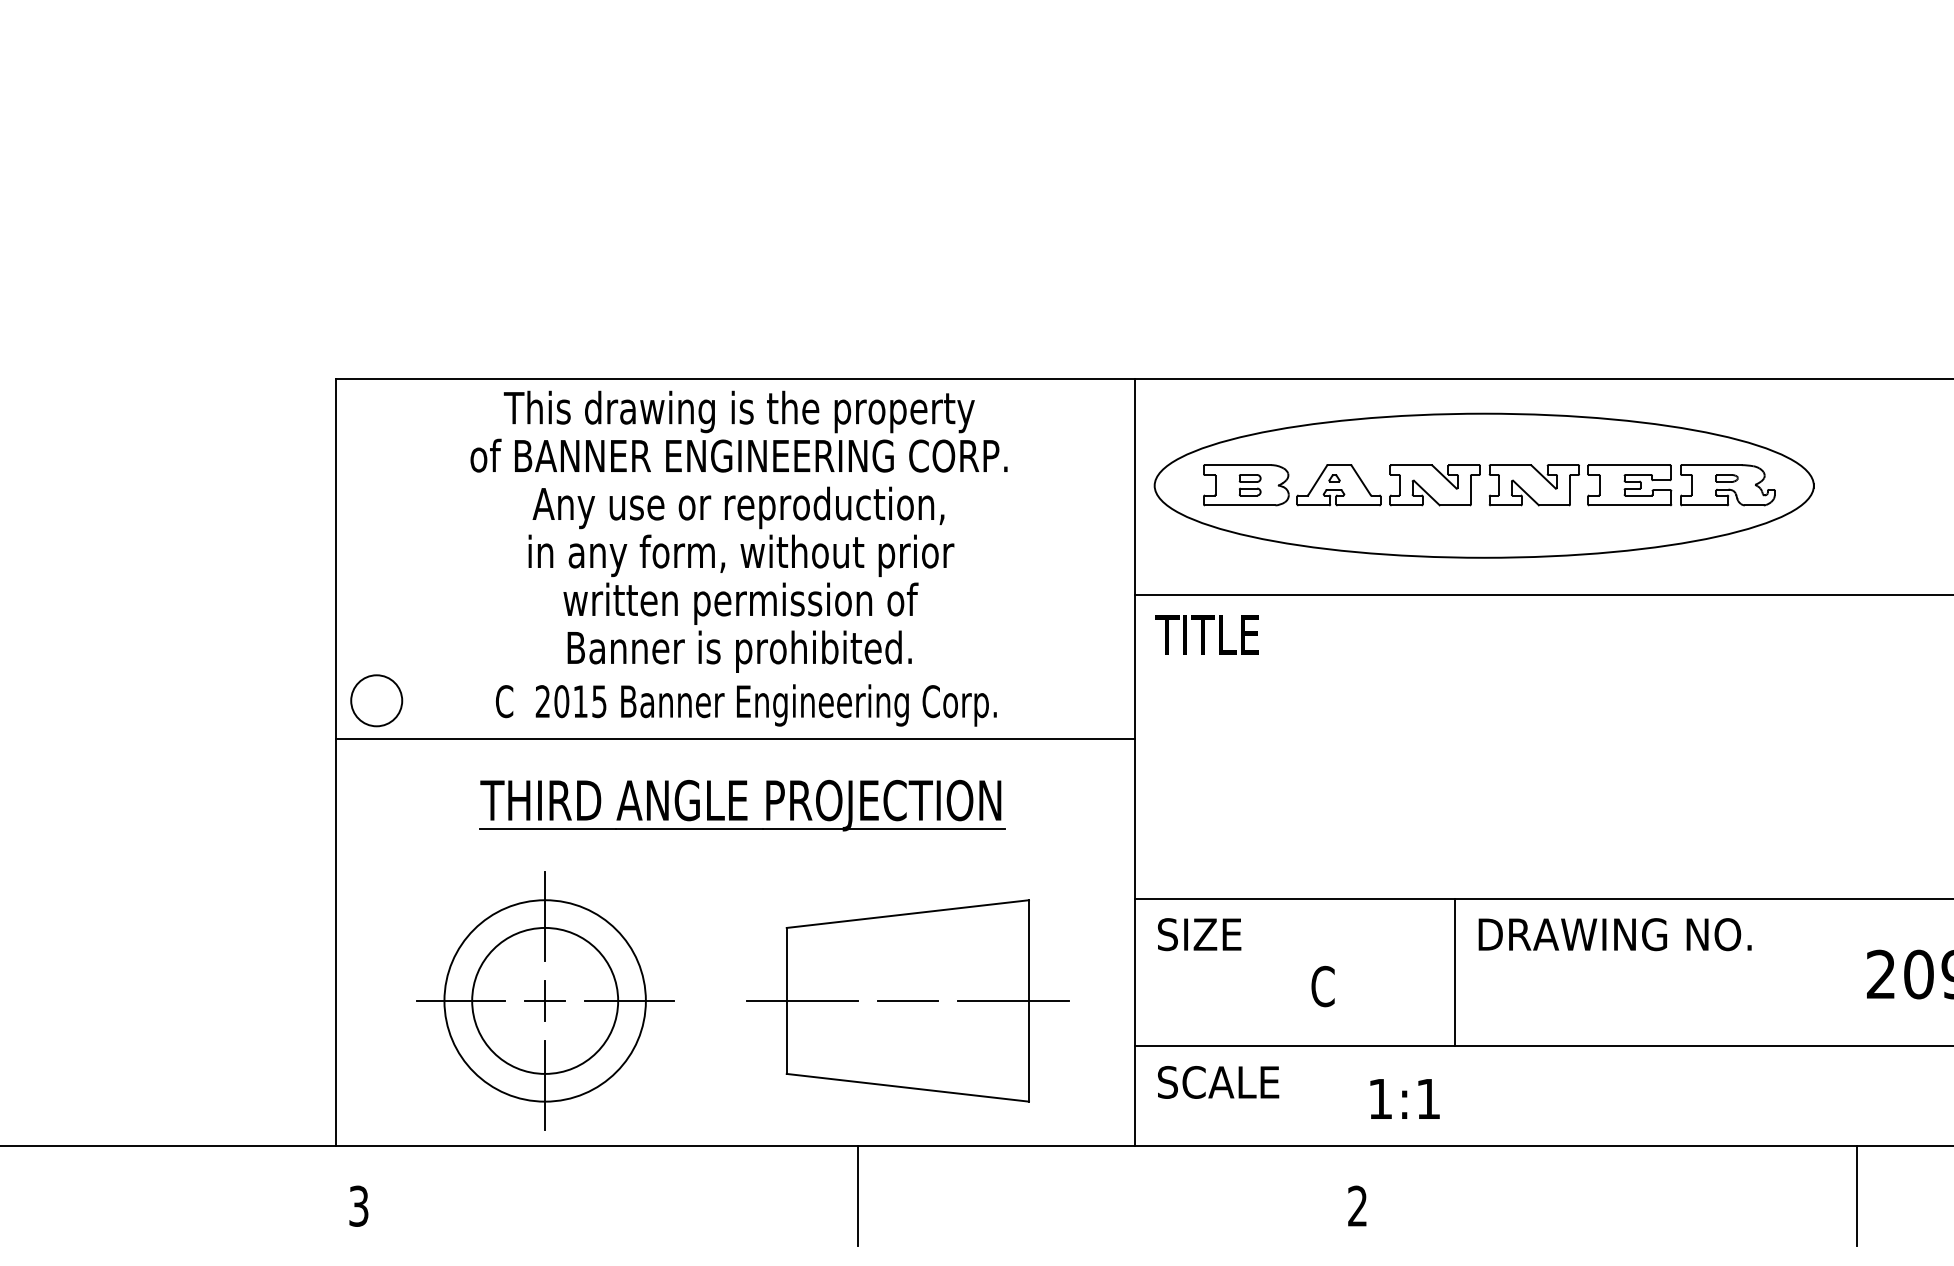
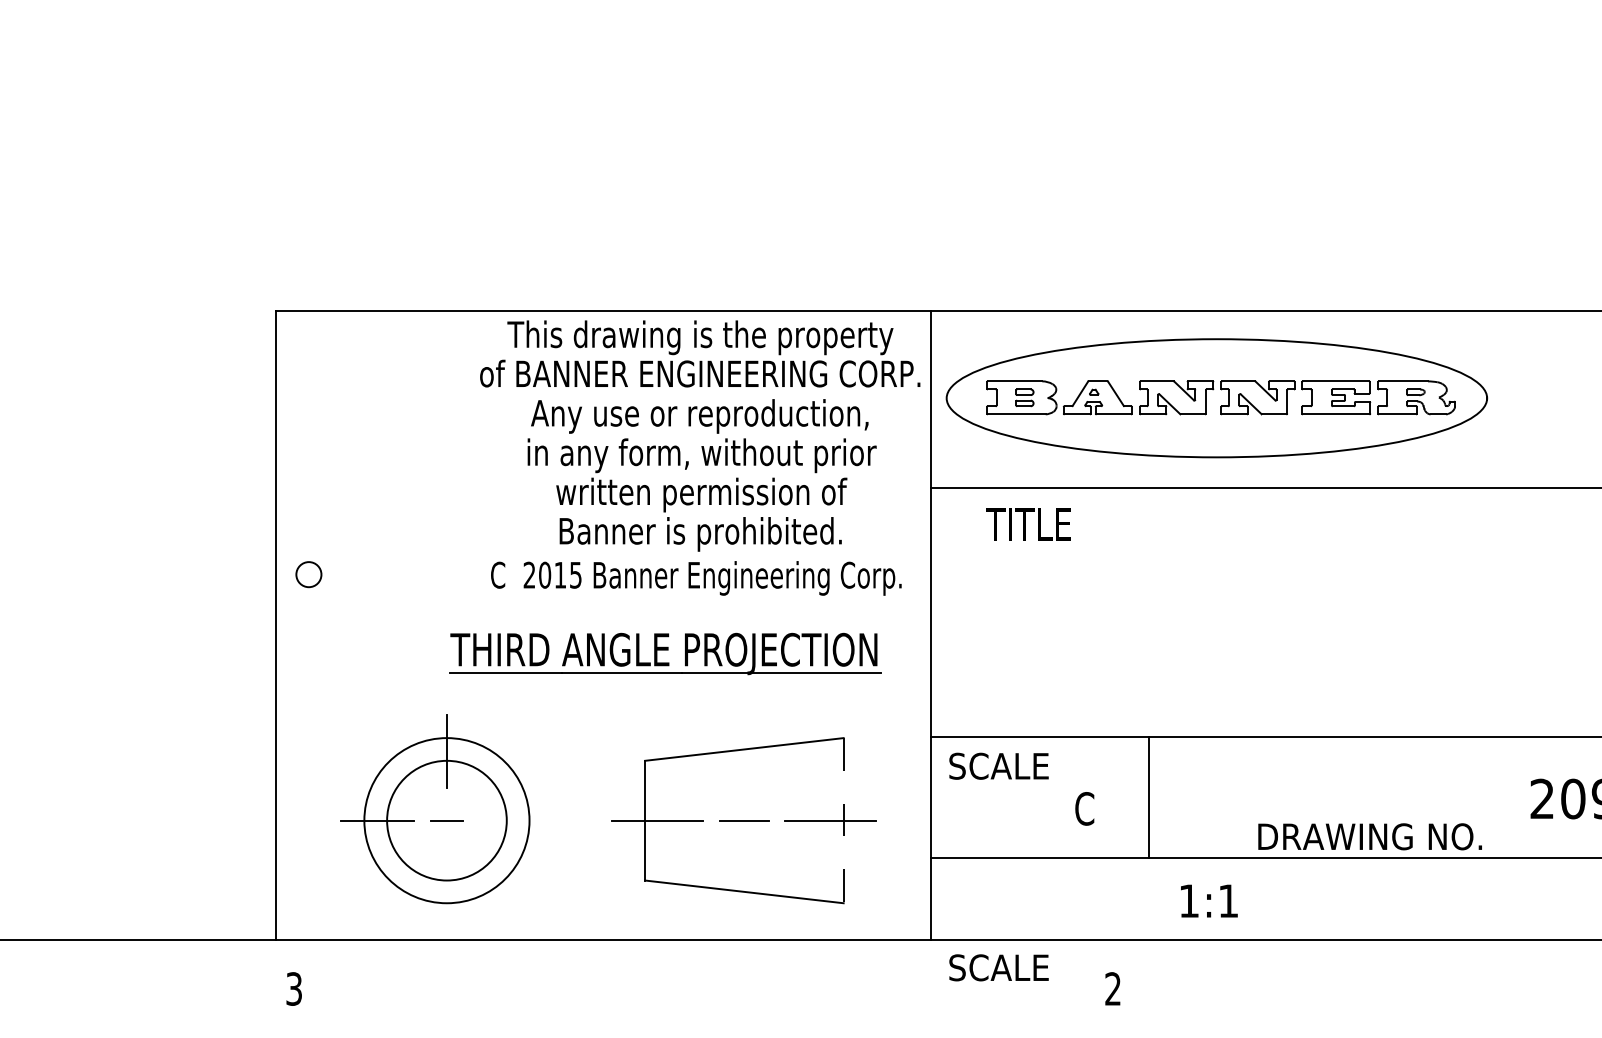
text: (738, 531) -> (699, 435), moved
text: (1206, 634) -> (1027, 524), moved
circle: (376, 700) -> (308, 574), size x0.6
text: (746, 705) -> (696, 578), moved
line: (735, 738) -> (602, 605), removed
part: (742, 805) -> (665, 653), moved
text: (1230, 934) -> (1008, 766), SIZE -> SCALE
text: (1614, 934) -> (1369, 836), moved
line: (1454, 972) -> (1148, 797), moved
line: (545, 1000) -> (447, 820), removed
line: (629, 1000) -> (516, 820), removed
line: (1029, 1000) -> (844, 820), solid -> dashed
text: (1218, 1082) -> (999, 967), moved
line: (545, 1084) -> (447, 889), removed
text: (1404, 1098) -> (1208, 900), moved
line: (858, 1196) -> (703, 981), removed
line: (1857, 1196) -> (1522, 981), removed

